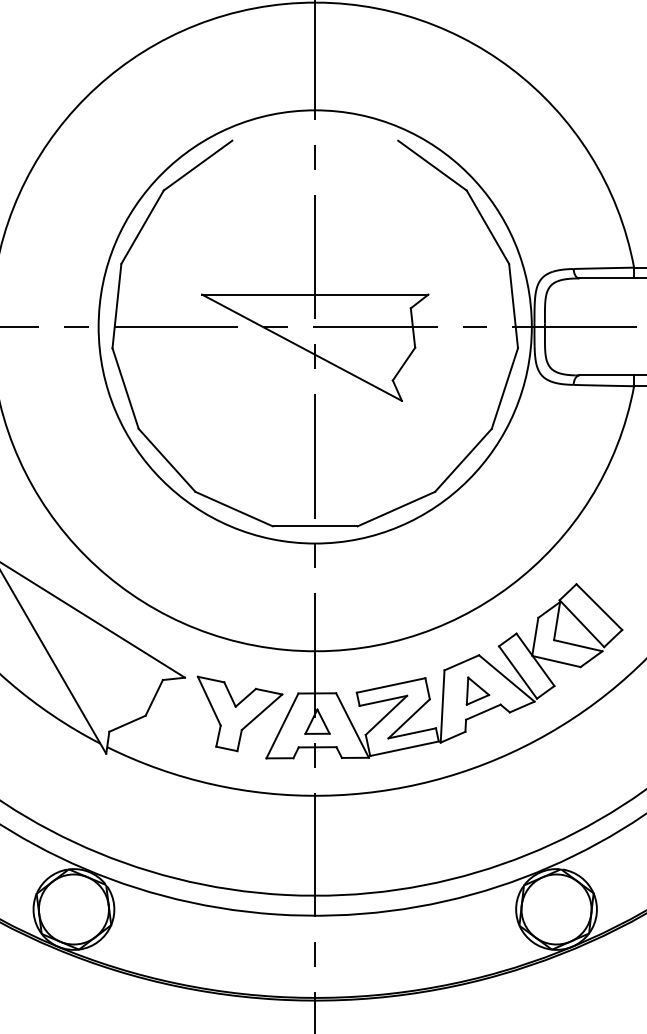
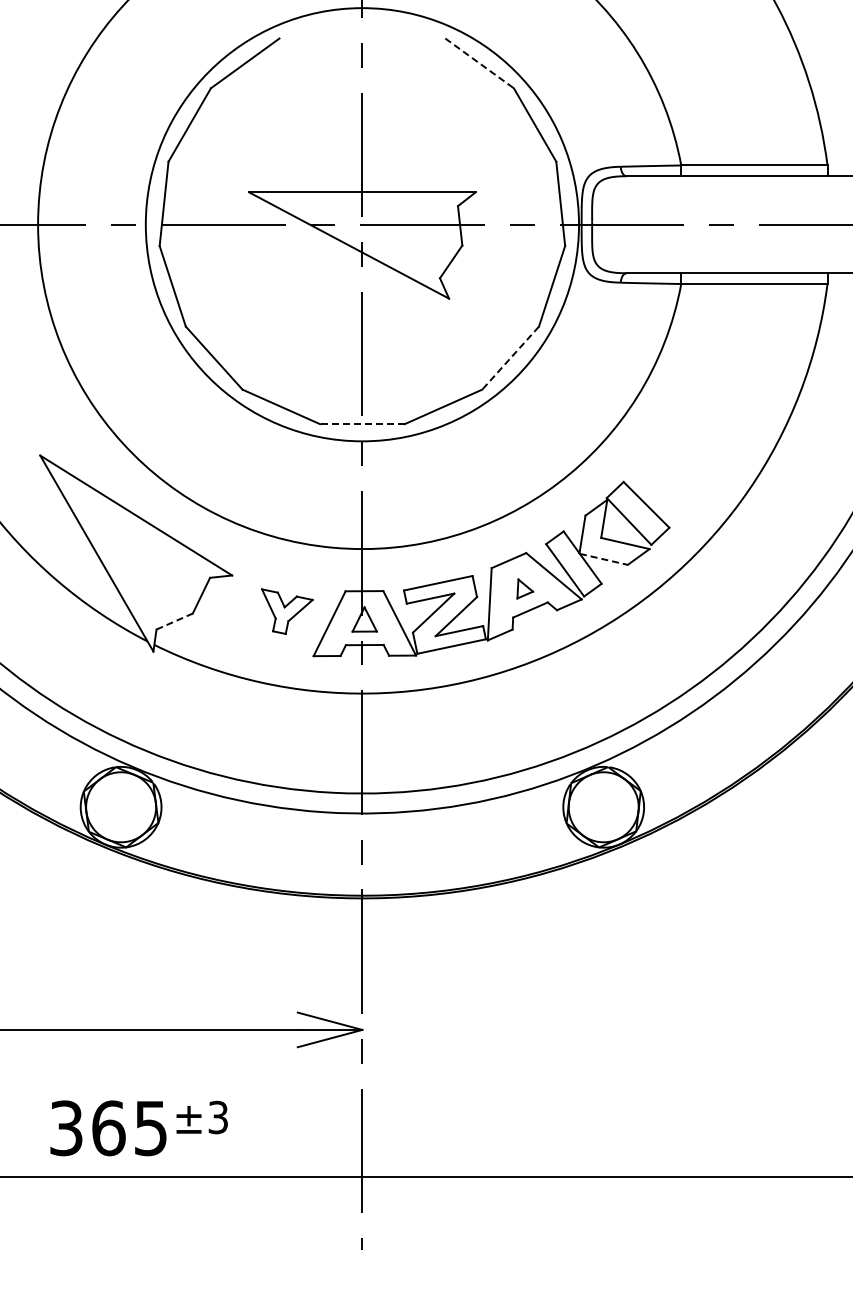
line: (433, 165) -> (480, 63), solid -> dashed
line: (463, 460) -> (510, 358), solid -> dashed
line: (314, 526) -> (361, 424), solid -> dashed
line: (556, 661) -> (603, 559), solid -> dashed
part: (478, 690) -> (525, 588), size x0.7
part: (240, 713) -> (287, 611), size x0.6
line: (127, 723) -> (174, 621), solid -> dashed

